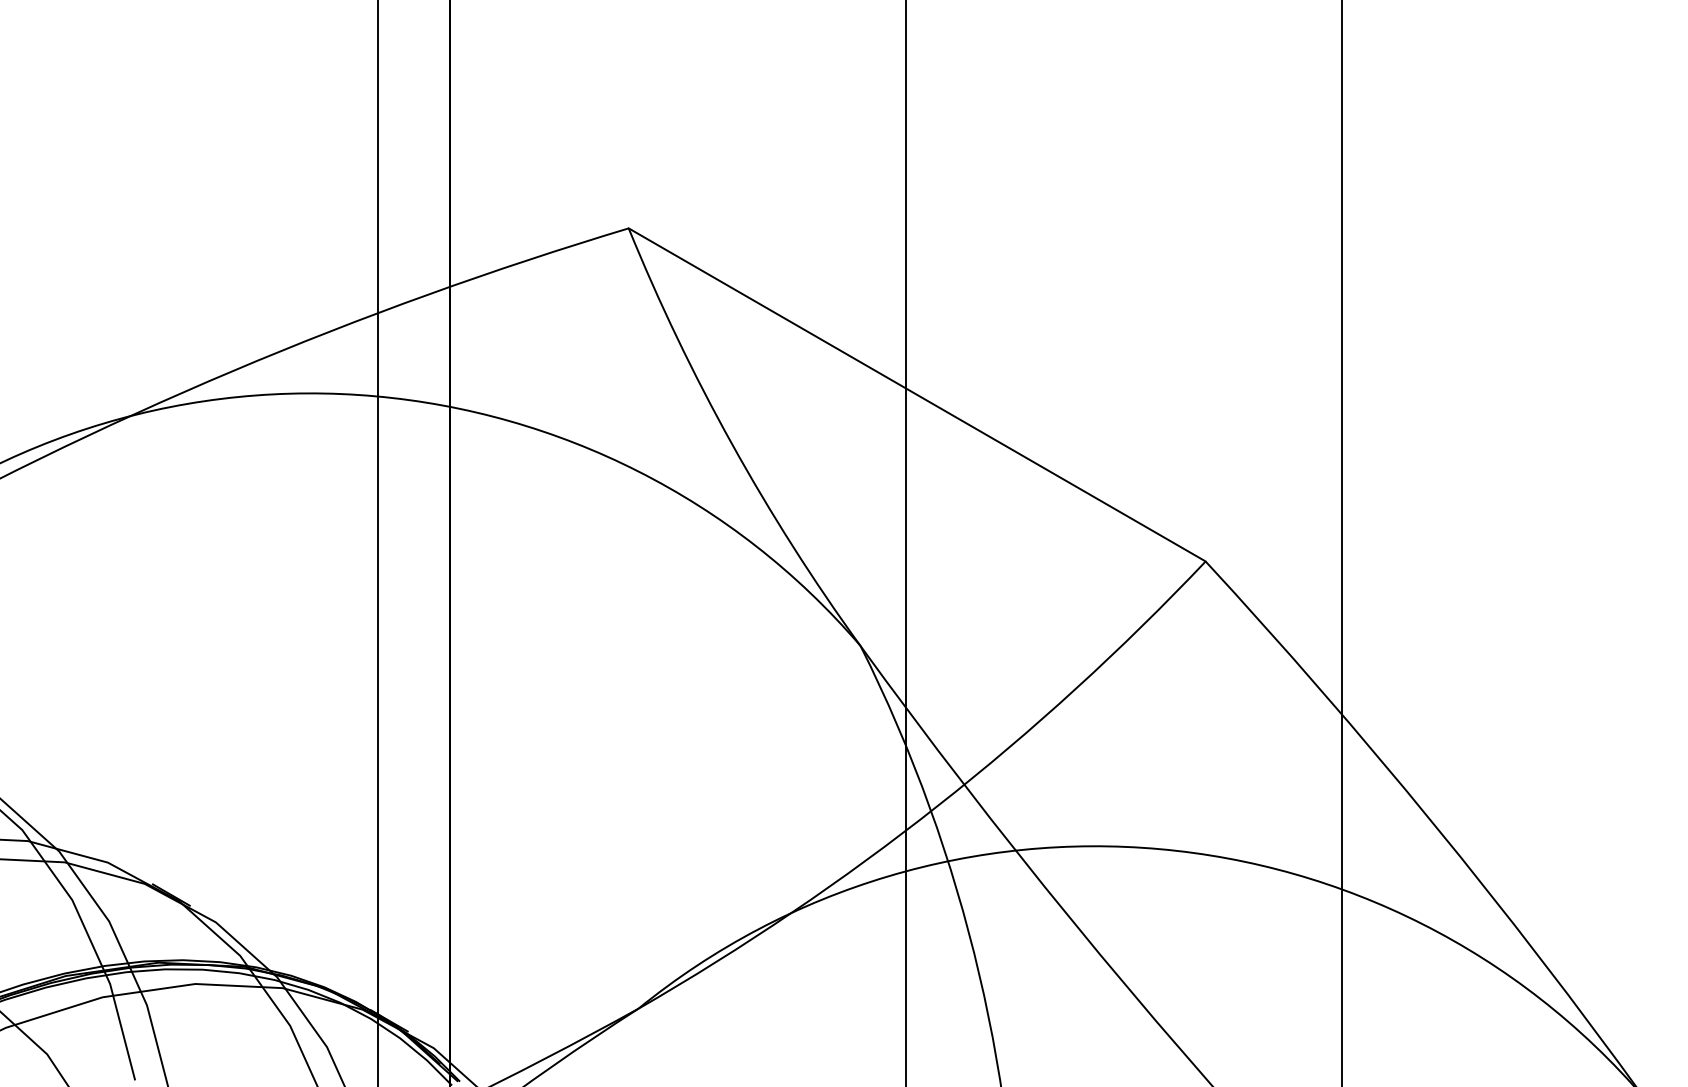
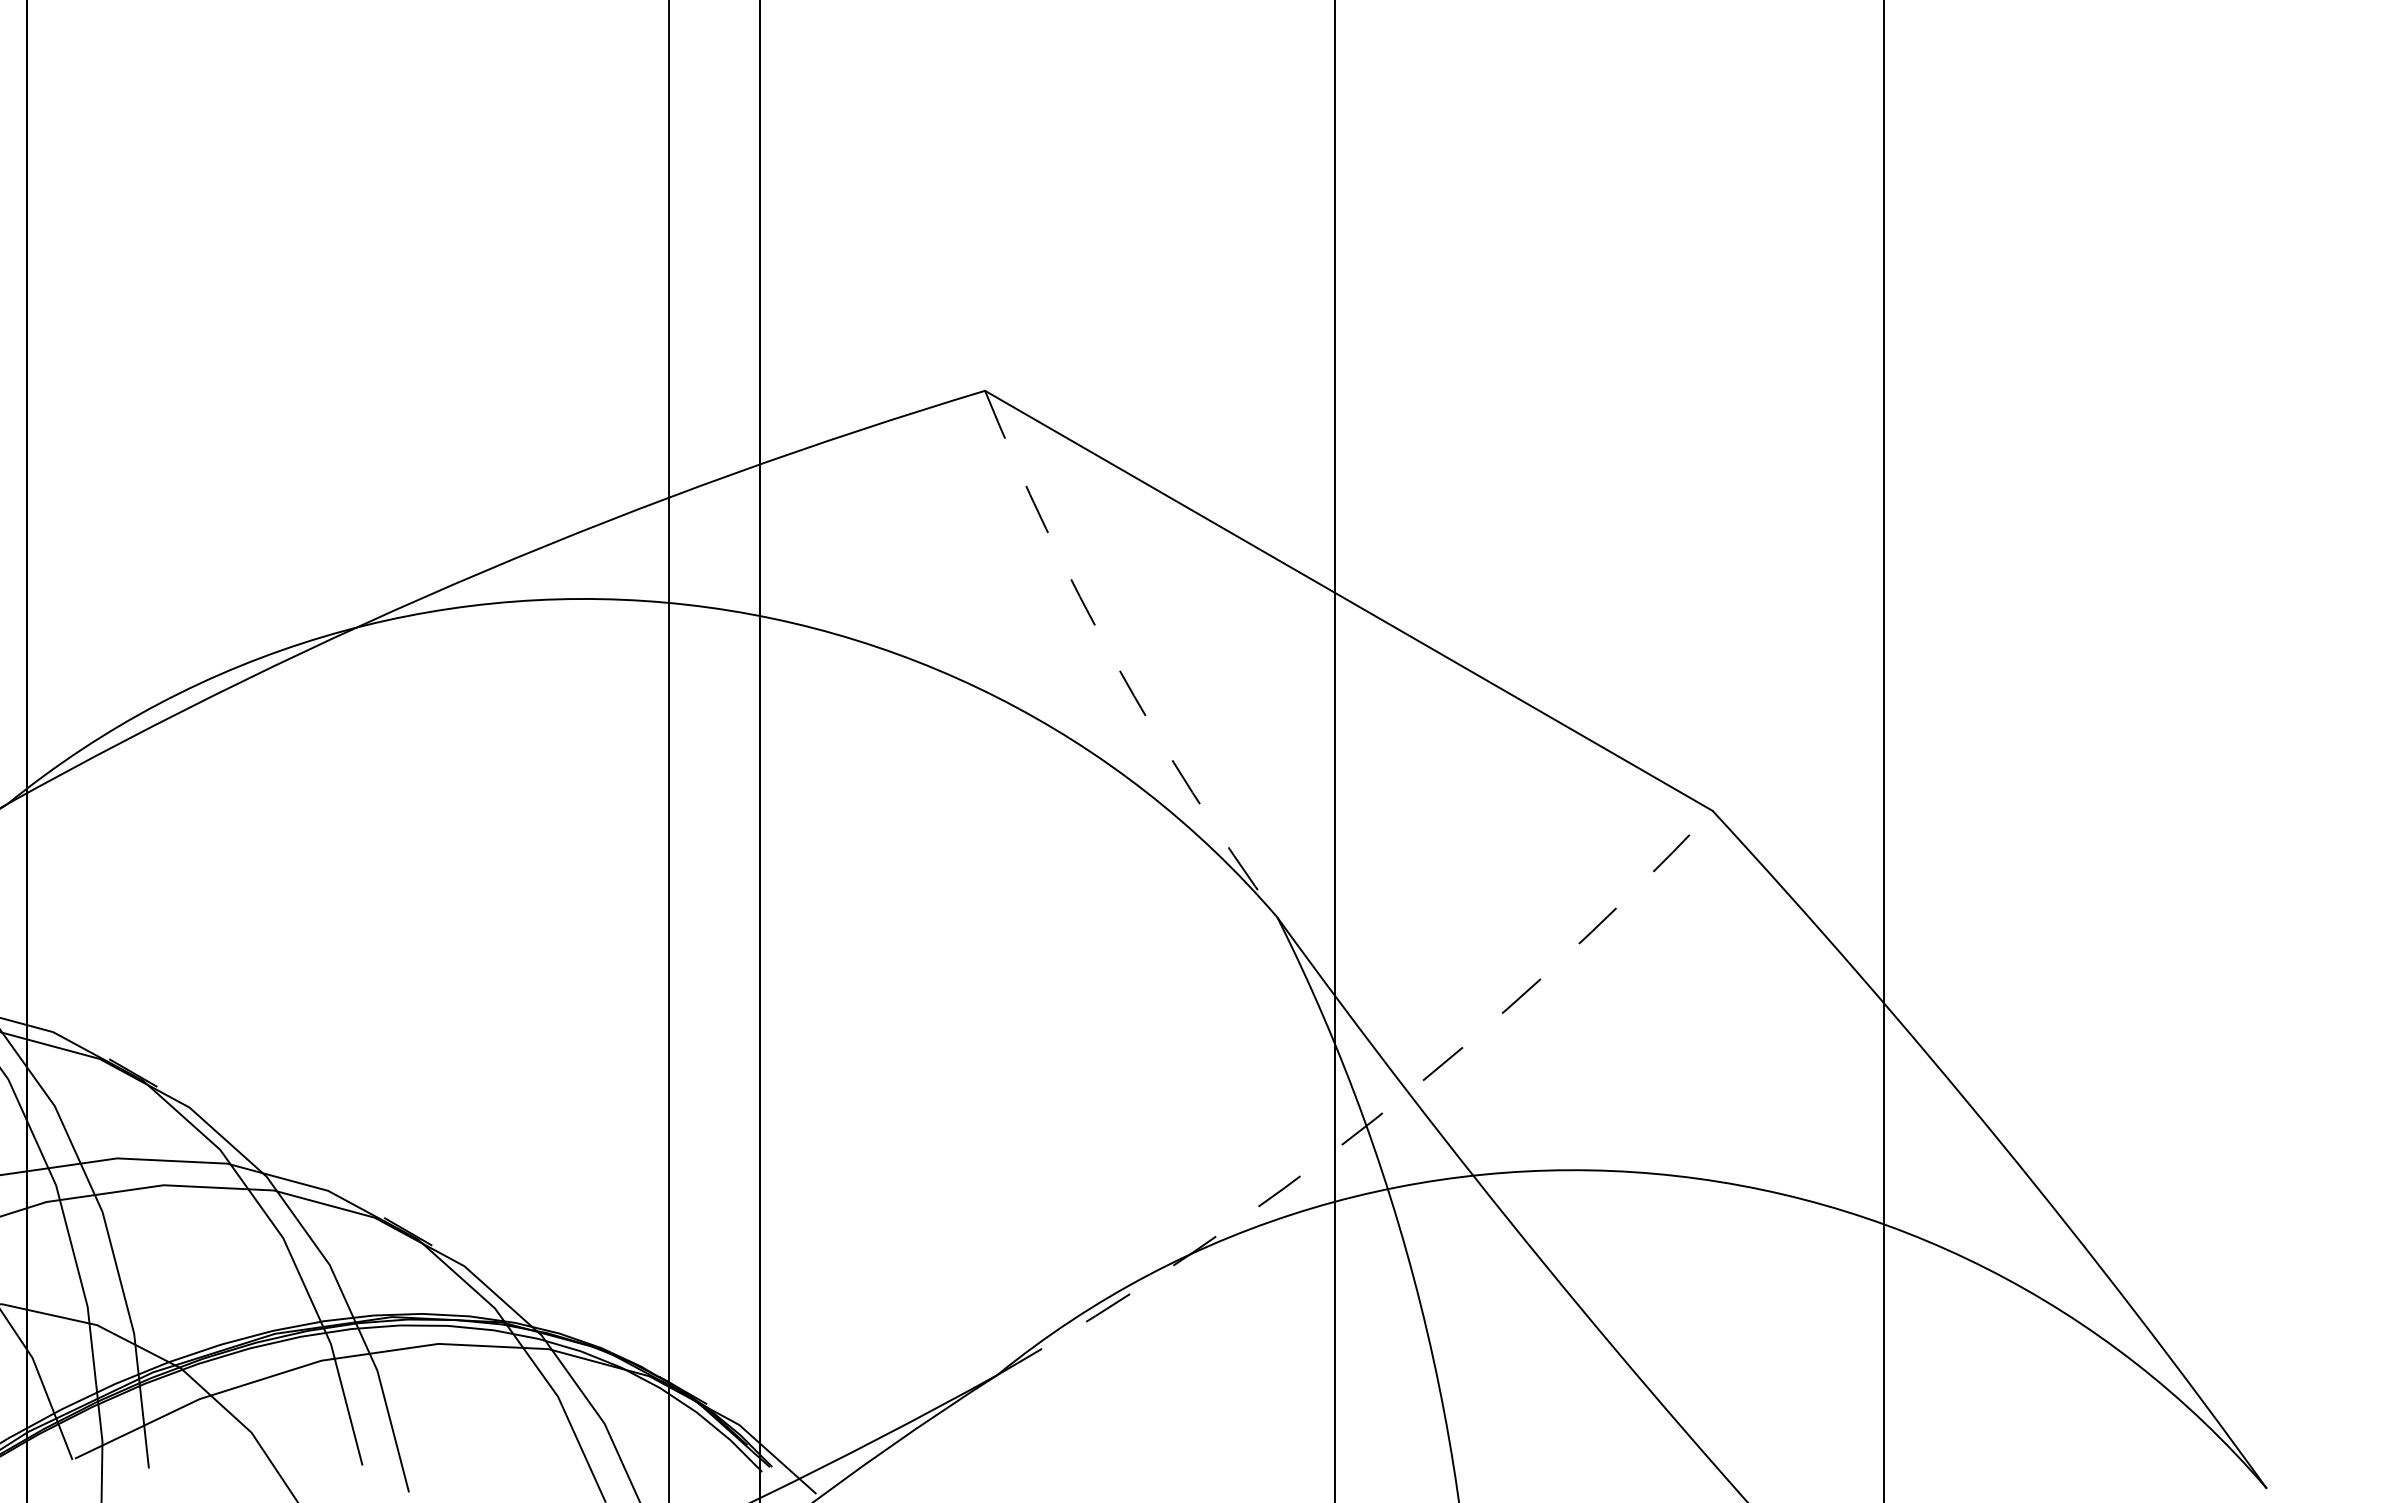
arc: (732, 443) -> (1115, 662), solid -> dashed
arc: (938, 805) -> (1375, 1118), solid -> dashed

